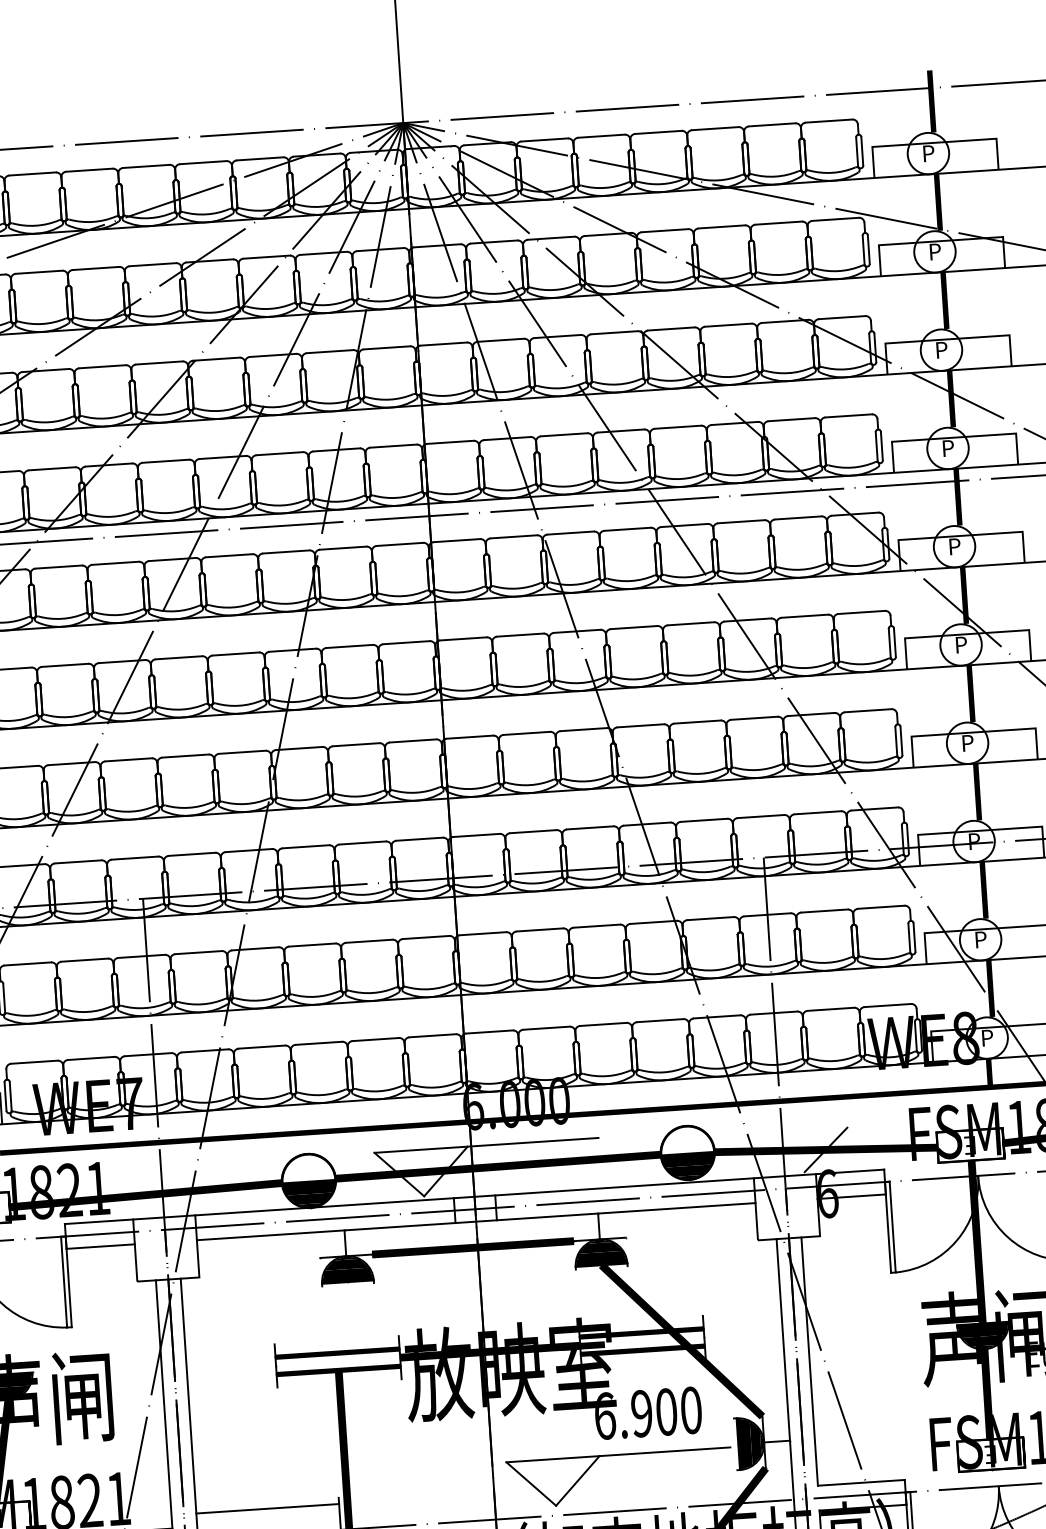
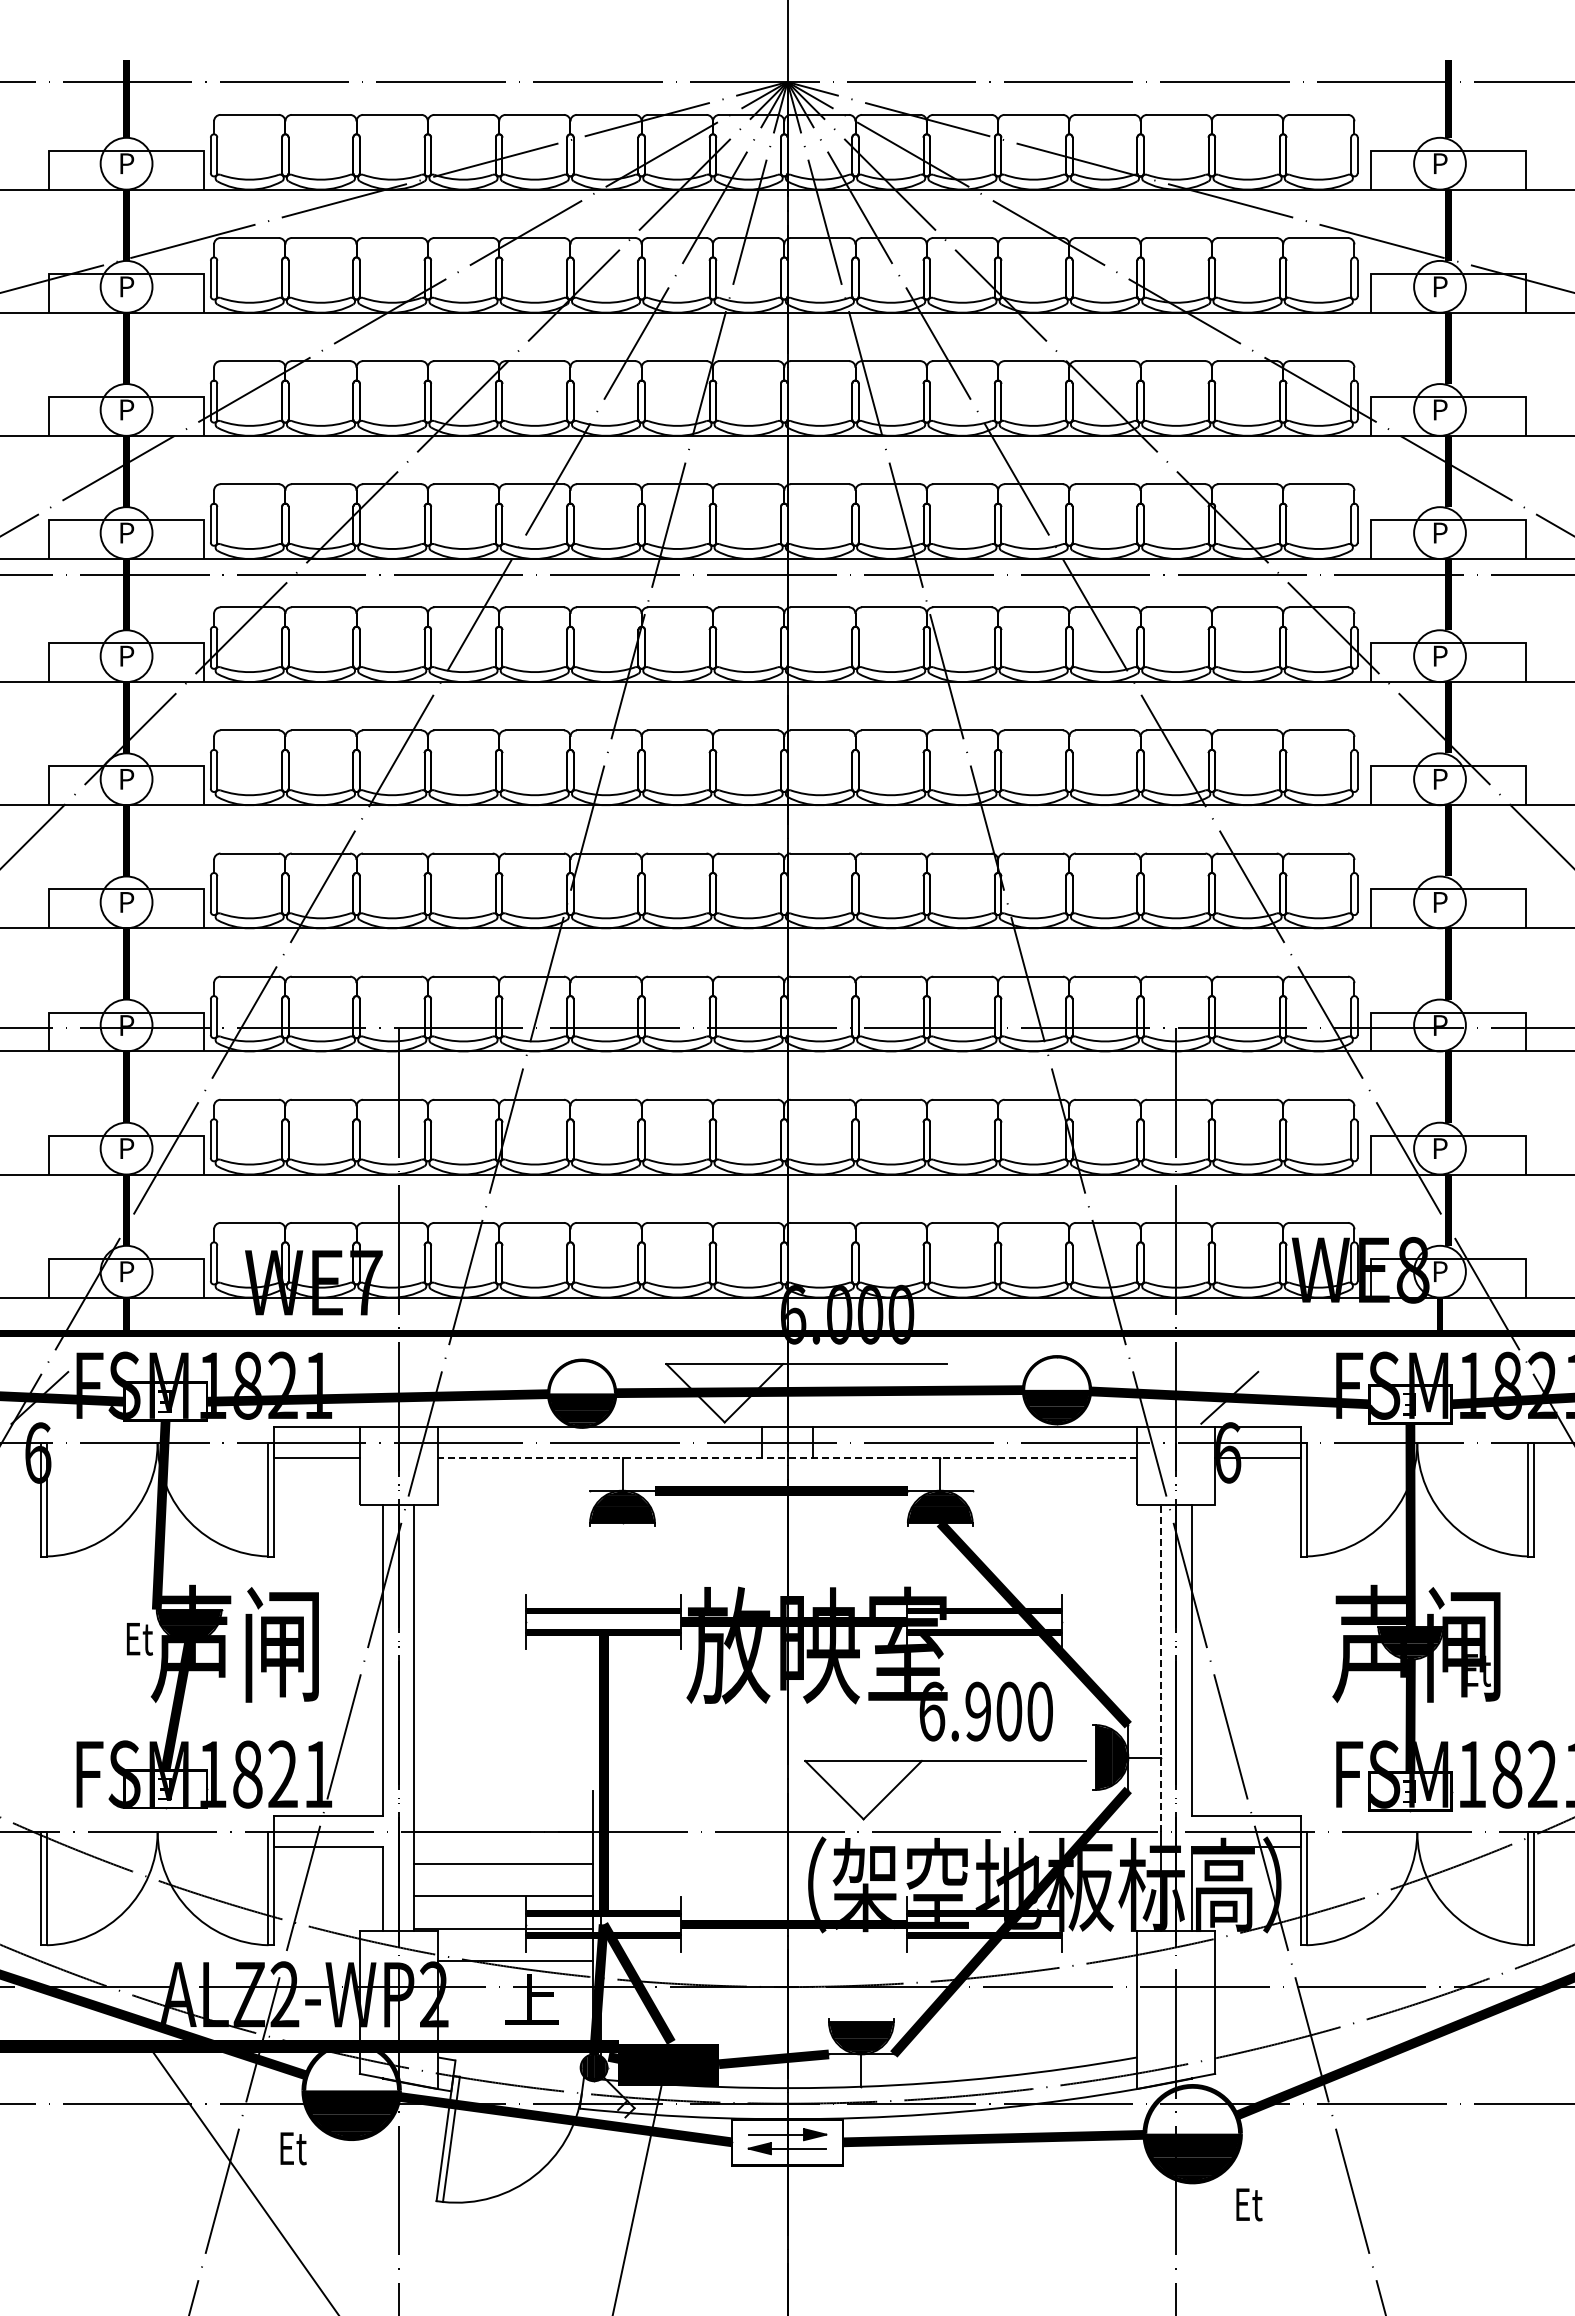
line: (476, 1221) -> (787, 1458), solid -> dashed
line: (785, 1368) -> (1160, 1667), solid -> dashed
line: (267, 1509) -> (503, 1799), removed

